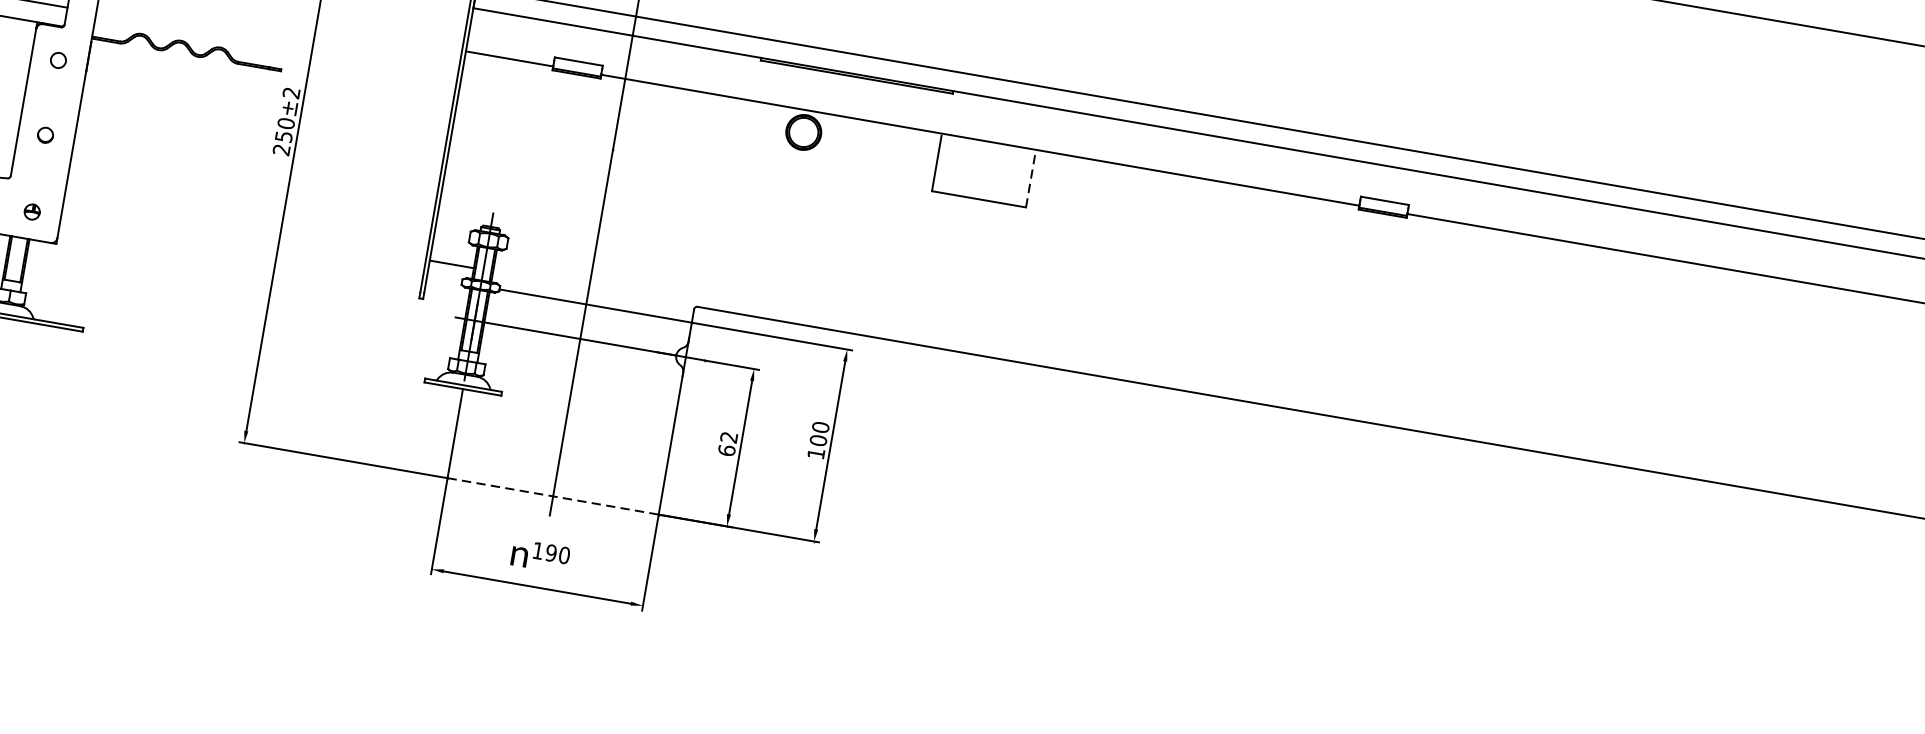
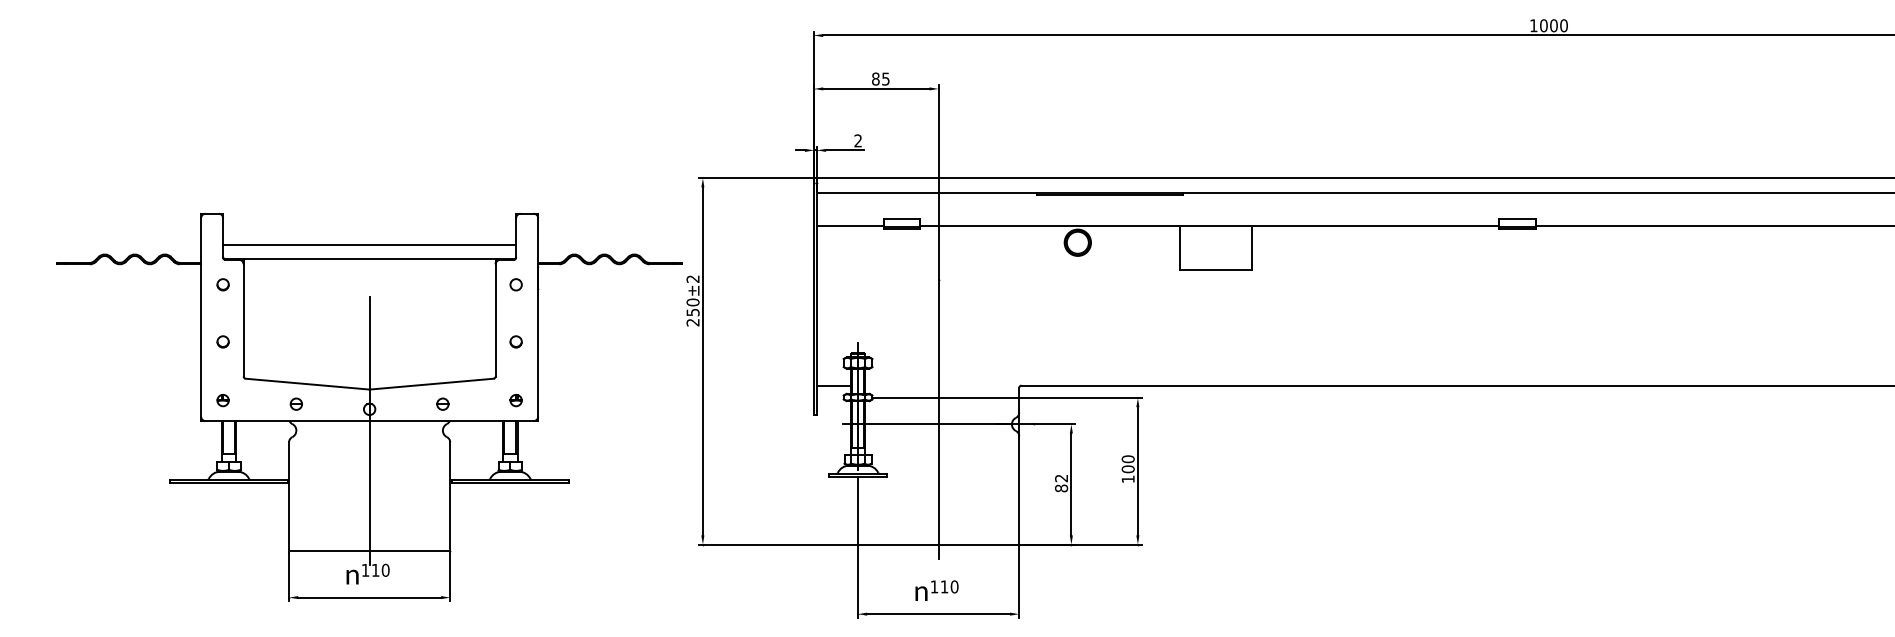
line: (1031, 179) -> (1252, 248), dashed -> solid
text: (726, 450) -> (1061, 488), 62 -> 82
line: (552, 496) -> (938, 544), dashed -> solid
text: (551, 552) -> (944, 586), 190 -> 110

